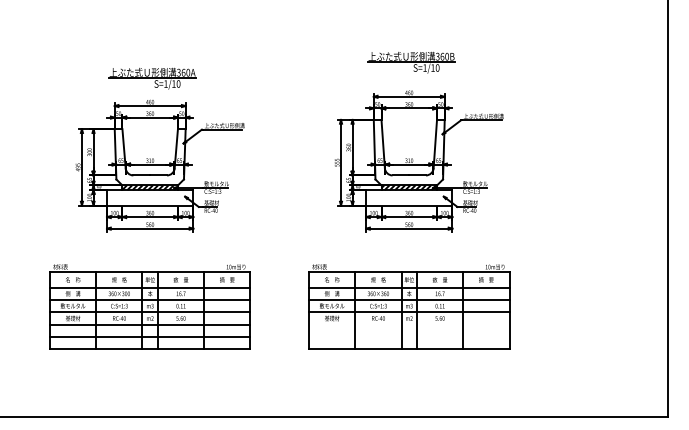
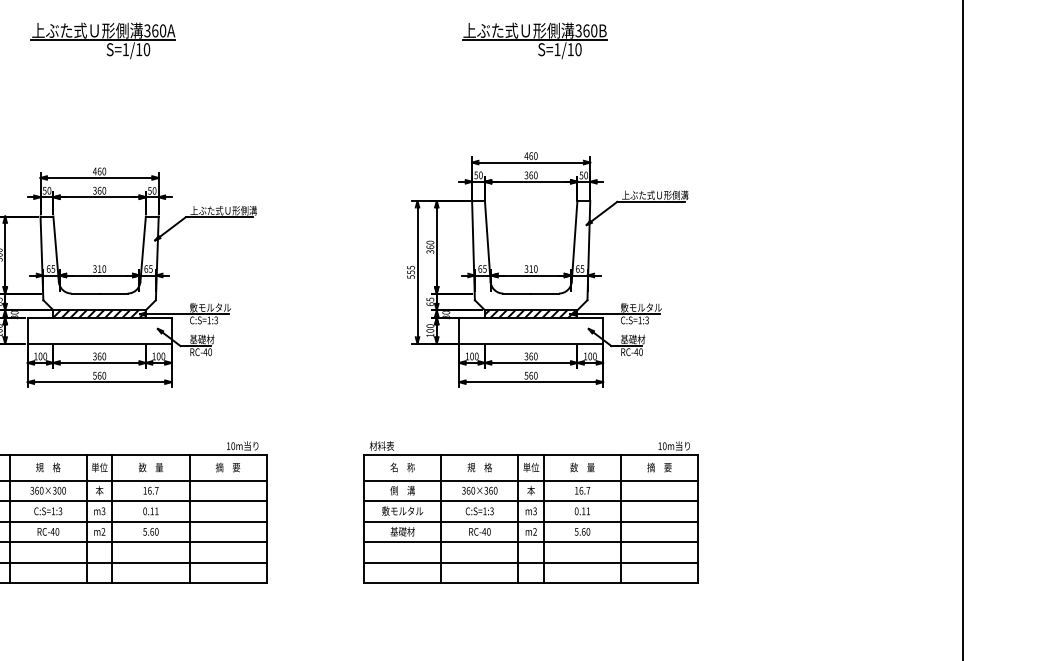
part: (411, 62) -> (534, 40), moved
part: (152, 78) -> (103, 40), moved
line: (409, 324) -> (531, 541), added
line: (409, 337) -> (531, 563), added

